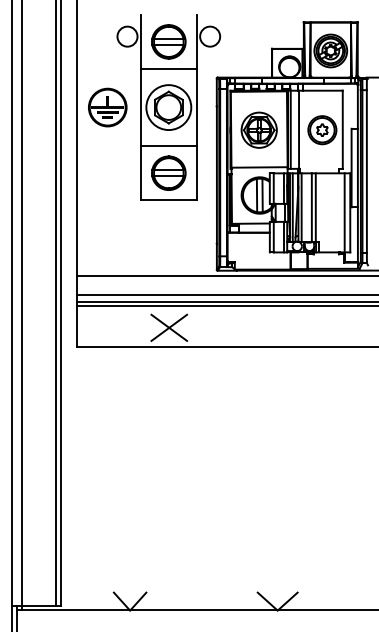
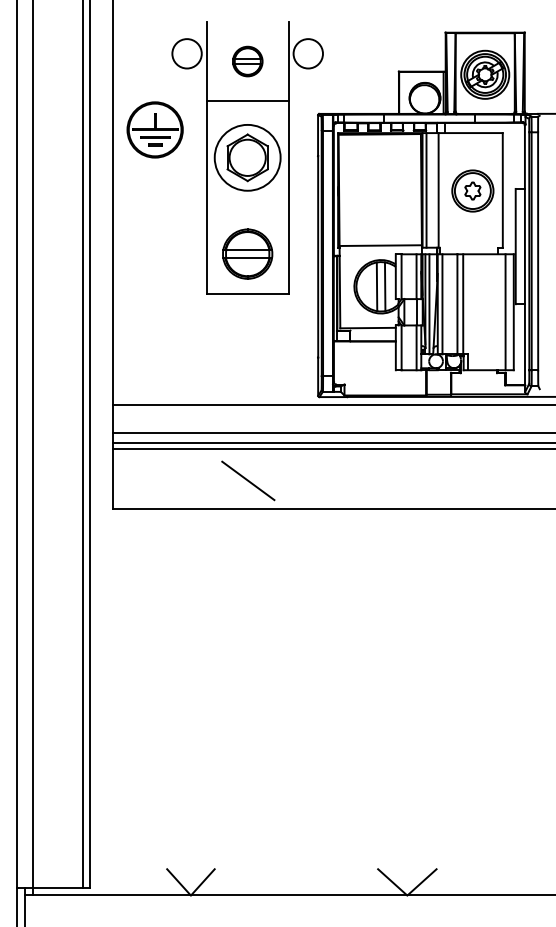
part: (168, 41) -> (247, 60), size x0.6
part: (107, 107) -> (154, 129), moved
part: (258, 129) -> (379, 189), removed
line: (168, 146) -> (247, 214), removed
line: (169, 327) -> (248, 480), removed

